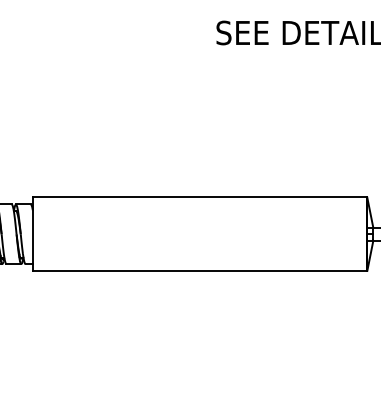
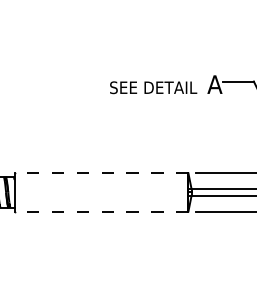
line: (200, 197) -> (101, 173), solid -> dashed
line: (200, 271) -> (101, 211), solid -> dashed

